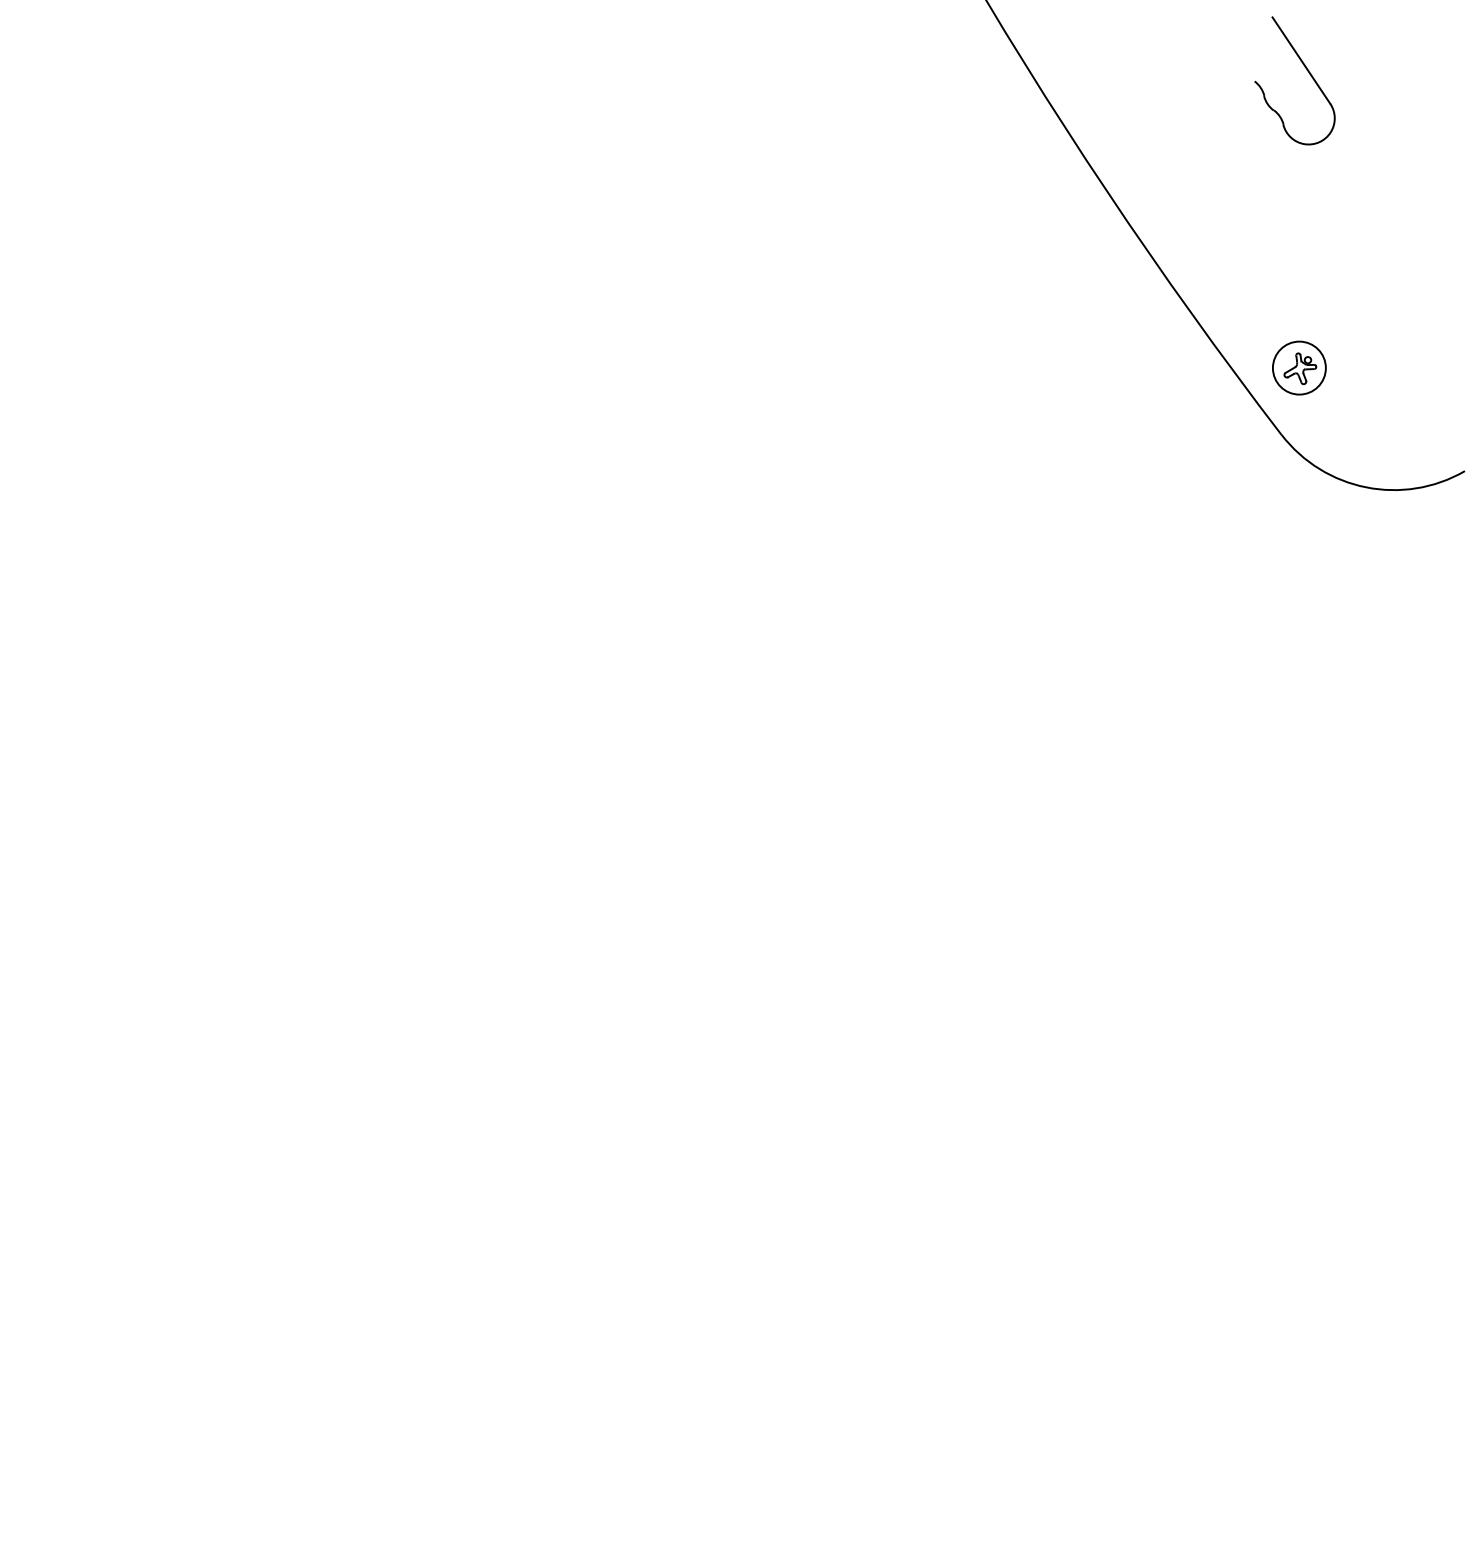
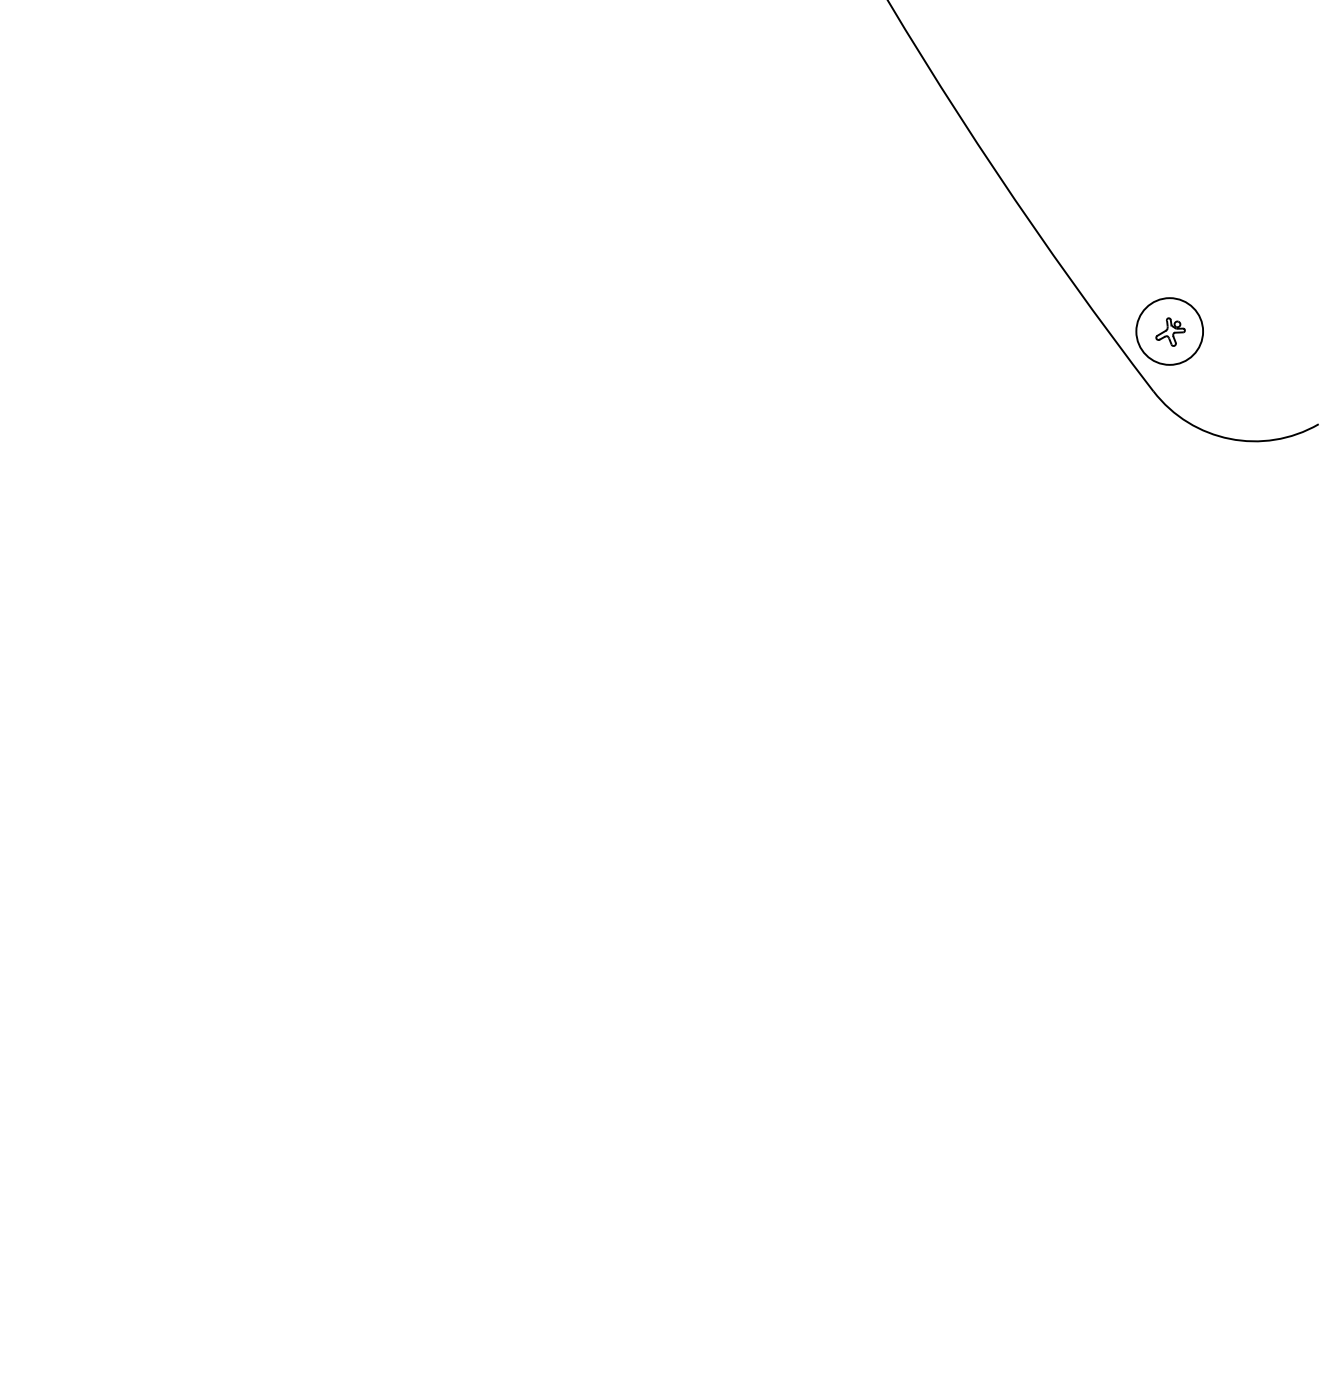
part: (1306, 70) -> (1176, 63), removed
circle: (1298, 367) -> (1168, 330), size x1.4

